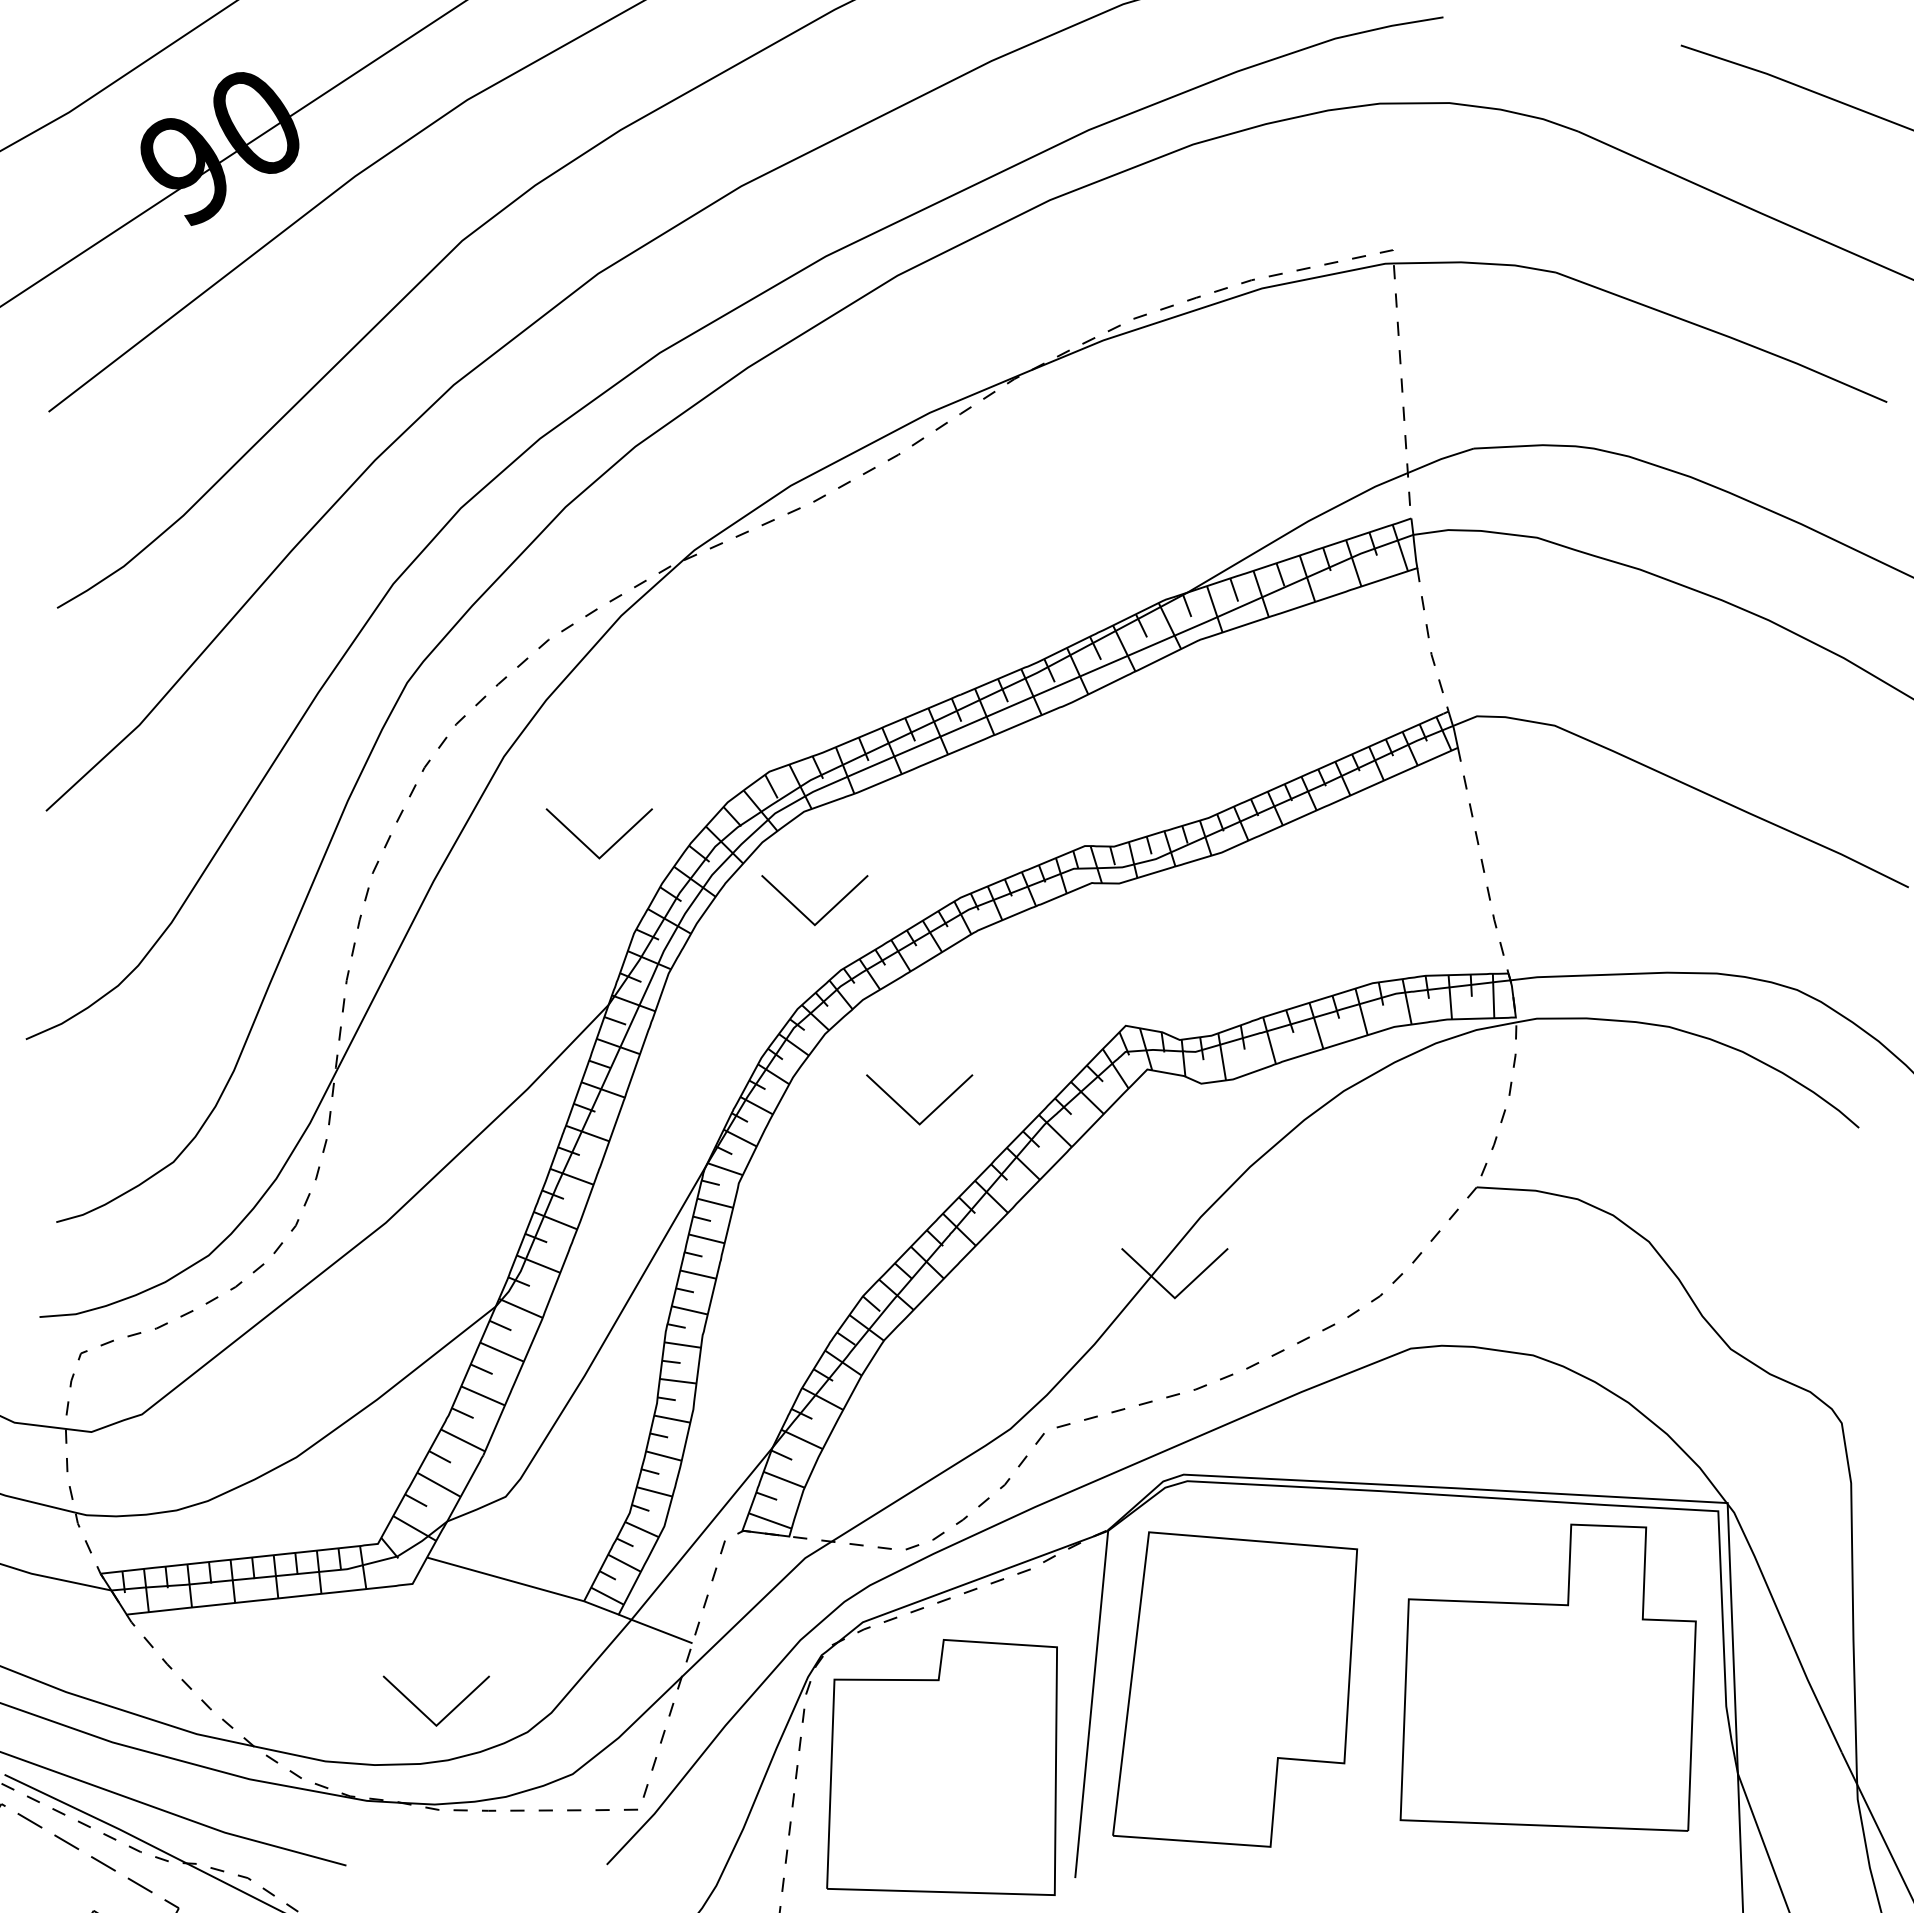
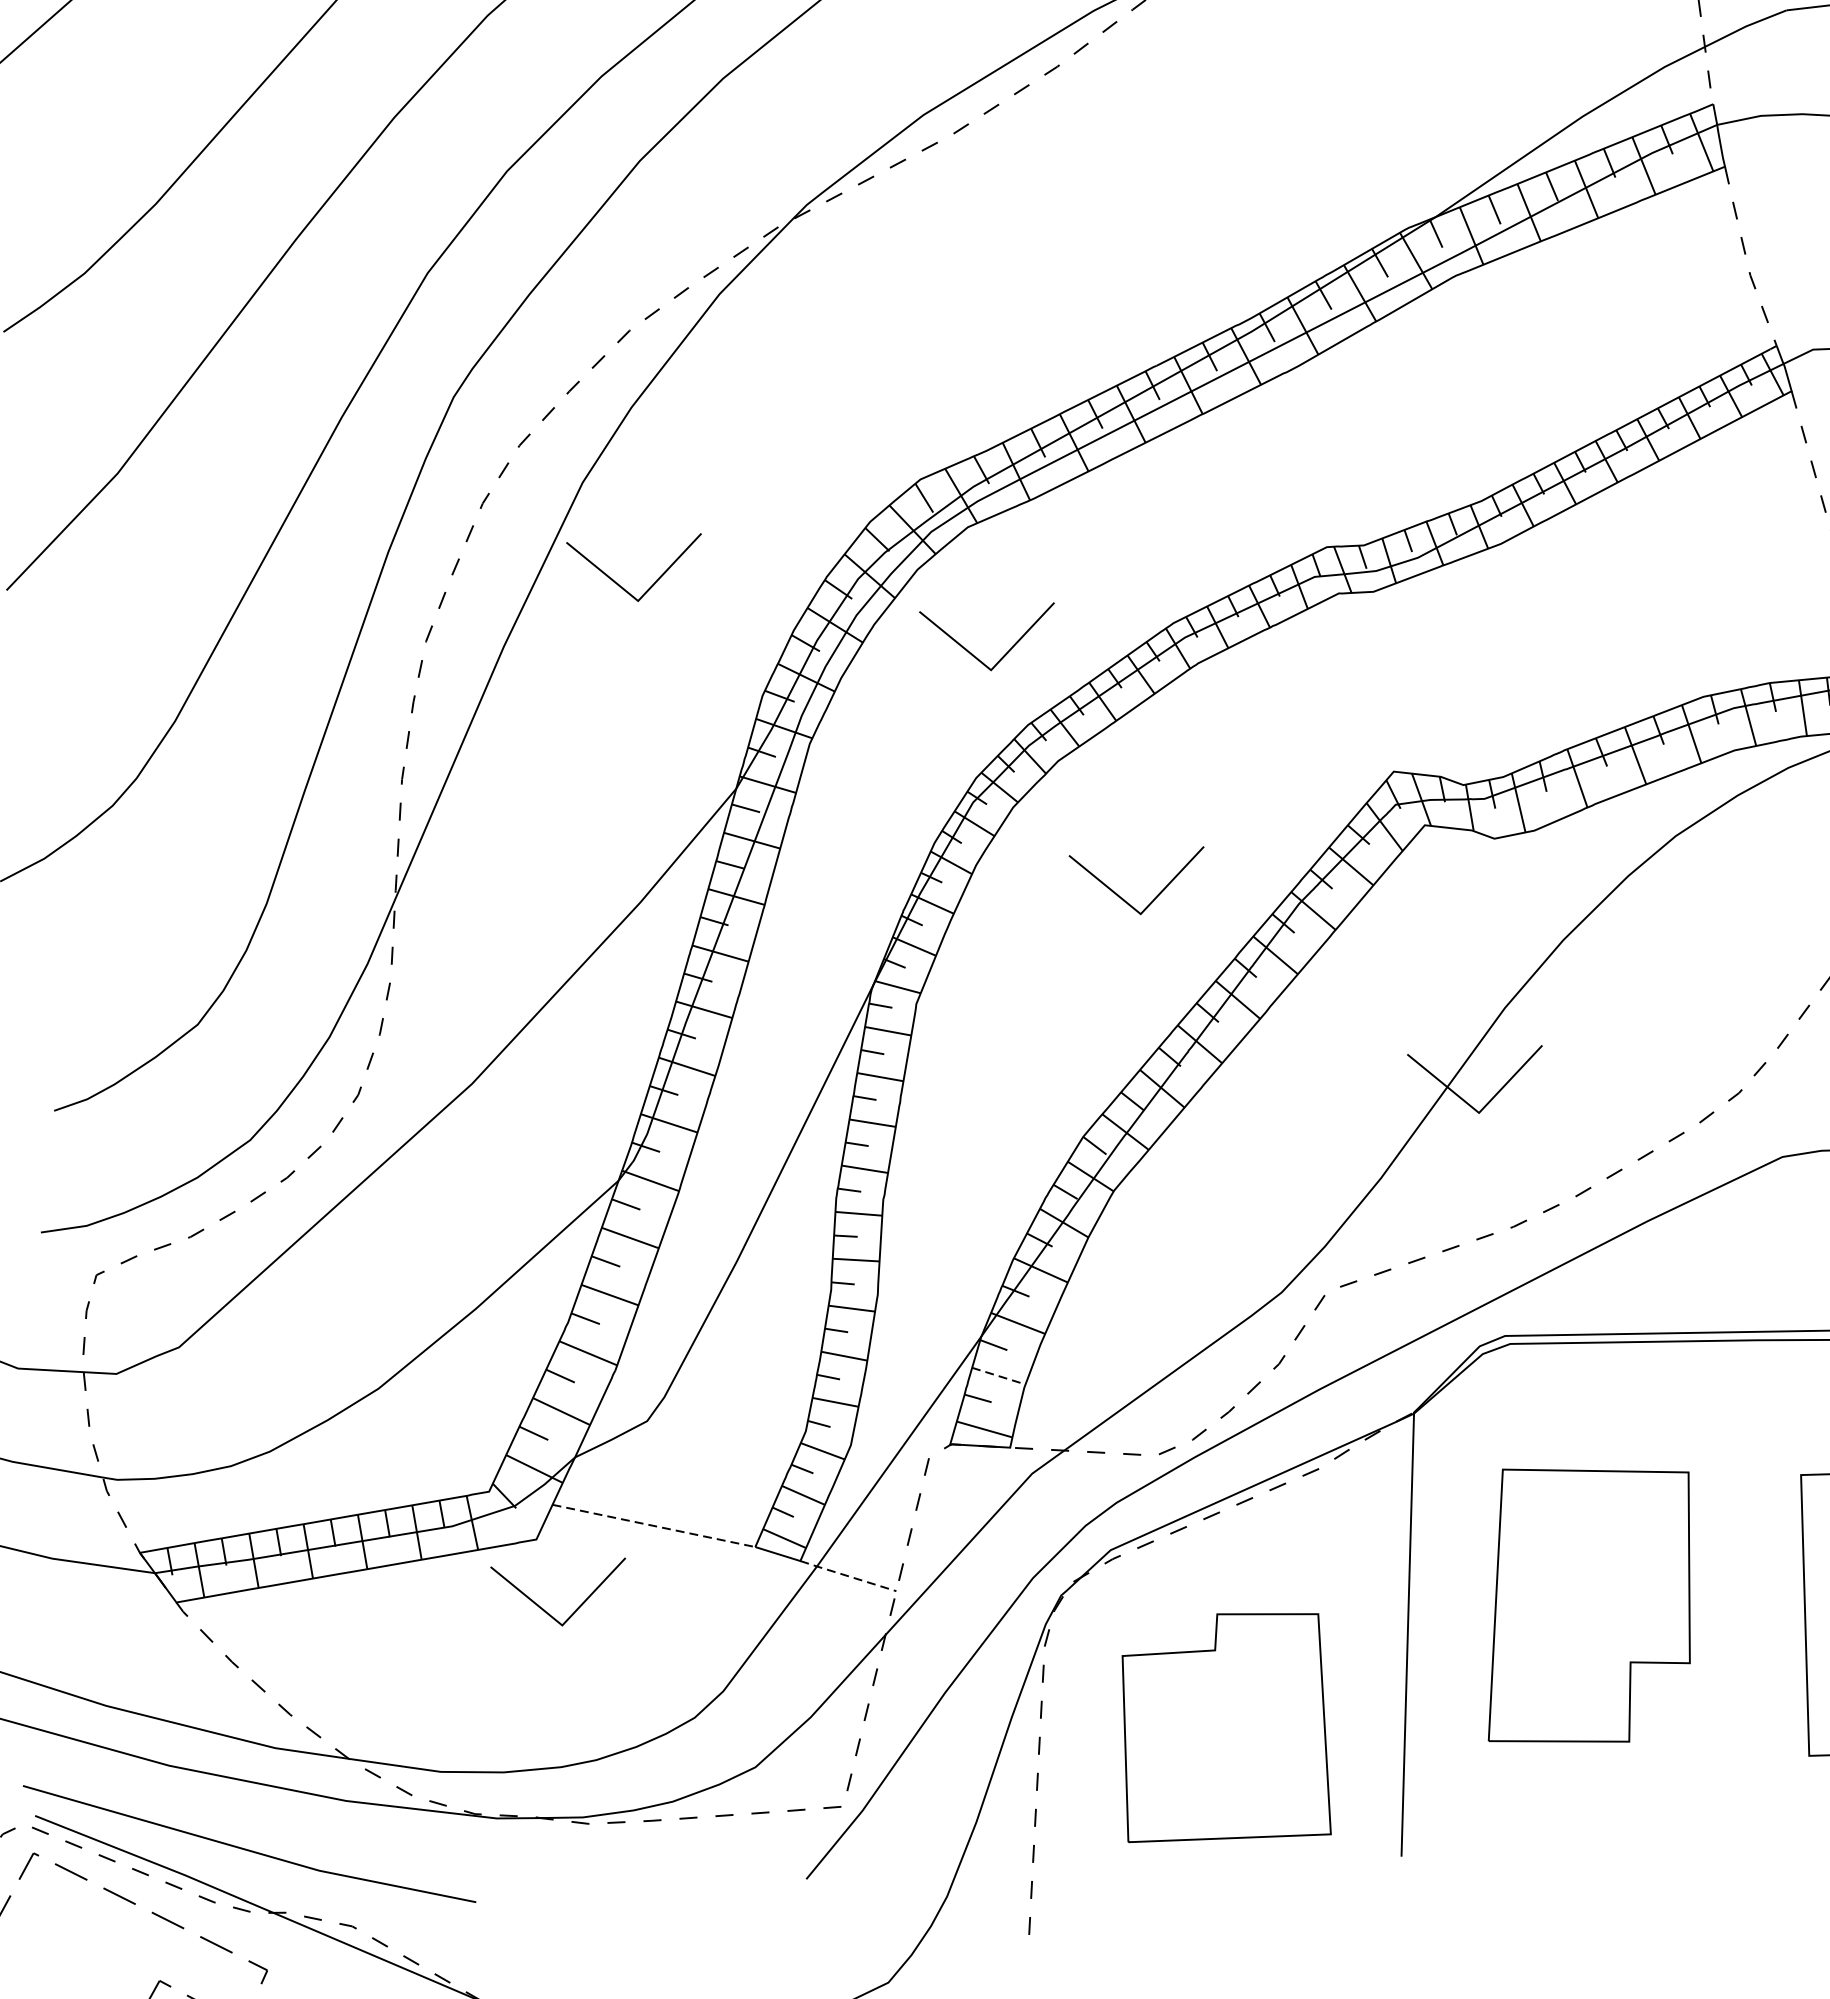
part: (587, 845) -> (621, 585), moved
line: (784, 1479) -> (999, 1375), solid -> dashed
line: (506, 1579) -> (655, 1525), solid -> dashed
line: (655, 1629) -> (848, 1576), solid -> dashed
part: (1235, 1689) -> (1588, 1604), size x0.7
part: (423, 1712) -> (544, 1609), moved
part: (941, 1767) -> (1222, 1727), size x0.7

